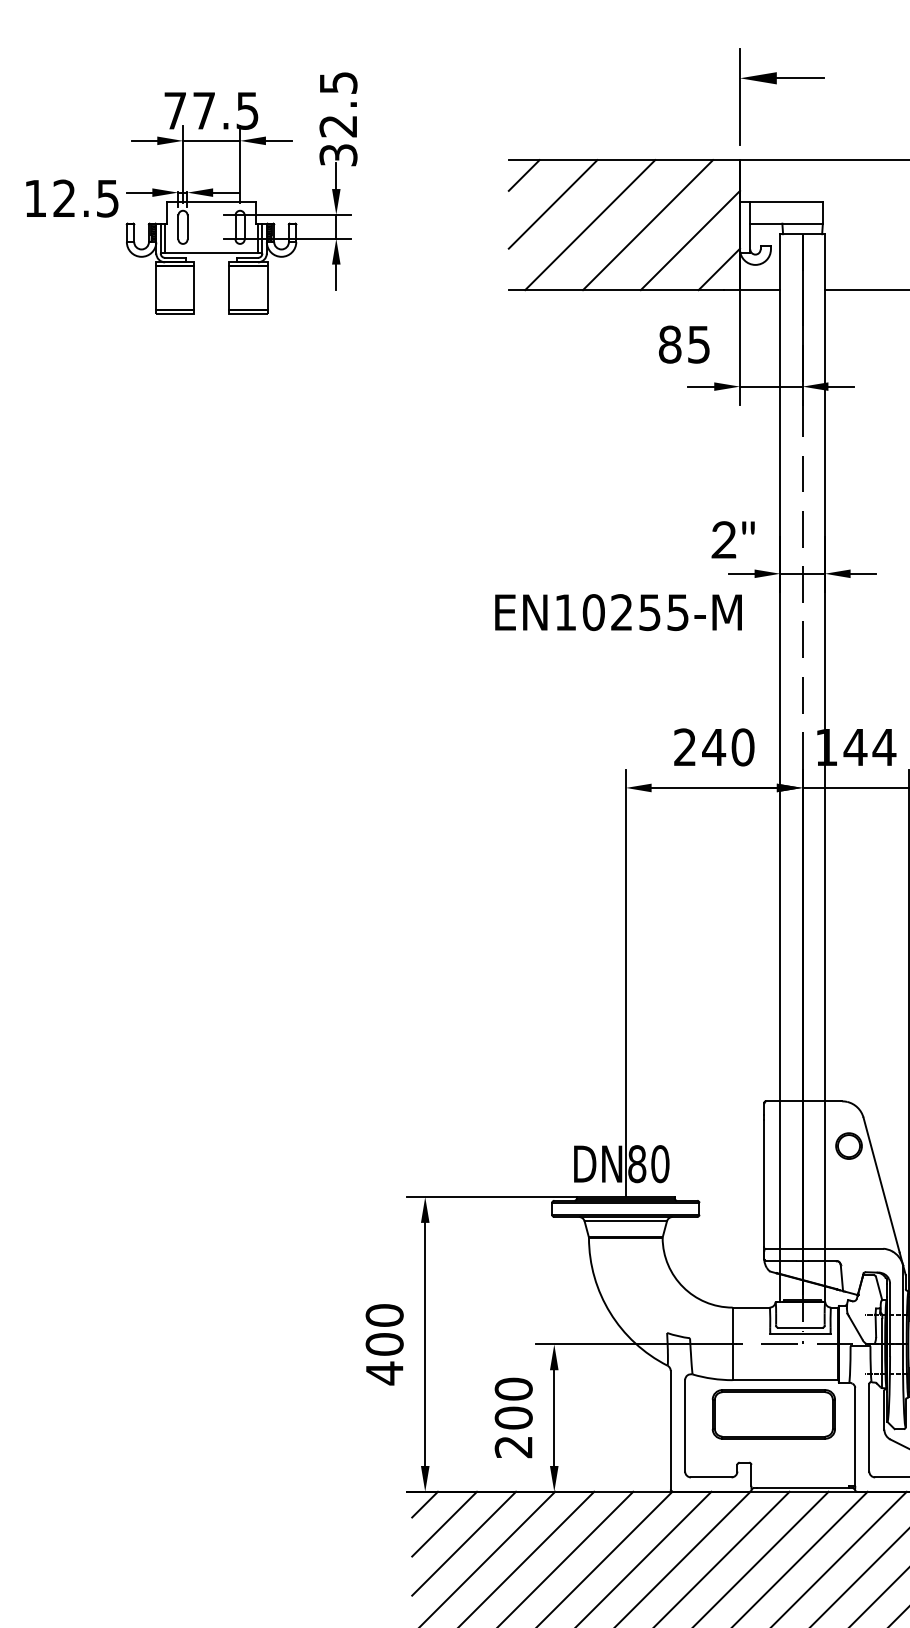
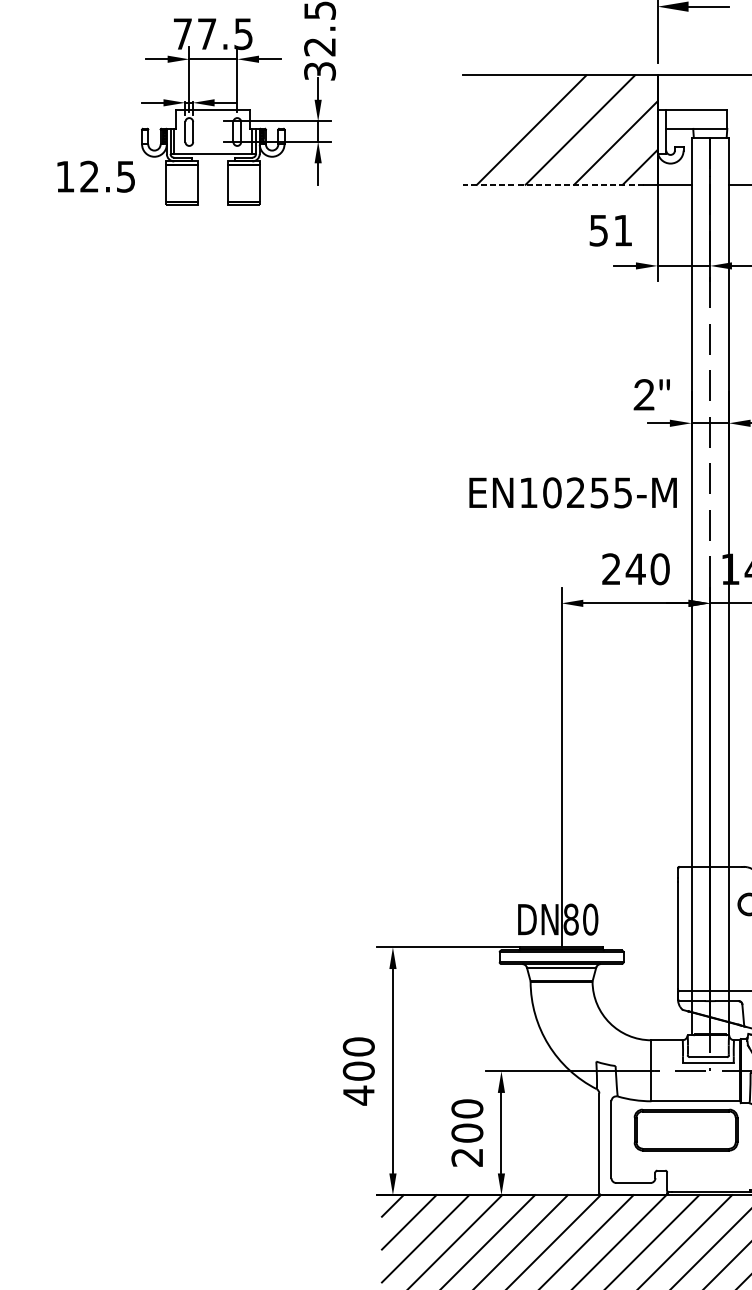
line: (523, 175) -> (475, 88), removed
text: (72, 198) -> (96, 176), moved
line: (552, 204) -> (499, 112), removed
line: (615, 290) -> (552, 185), solid -> dashed
text: (683, 344) -> (610, 230), 85 -> 51
text: (618, 612) -> (573, 492), moved

